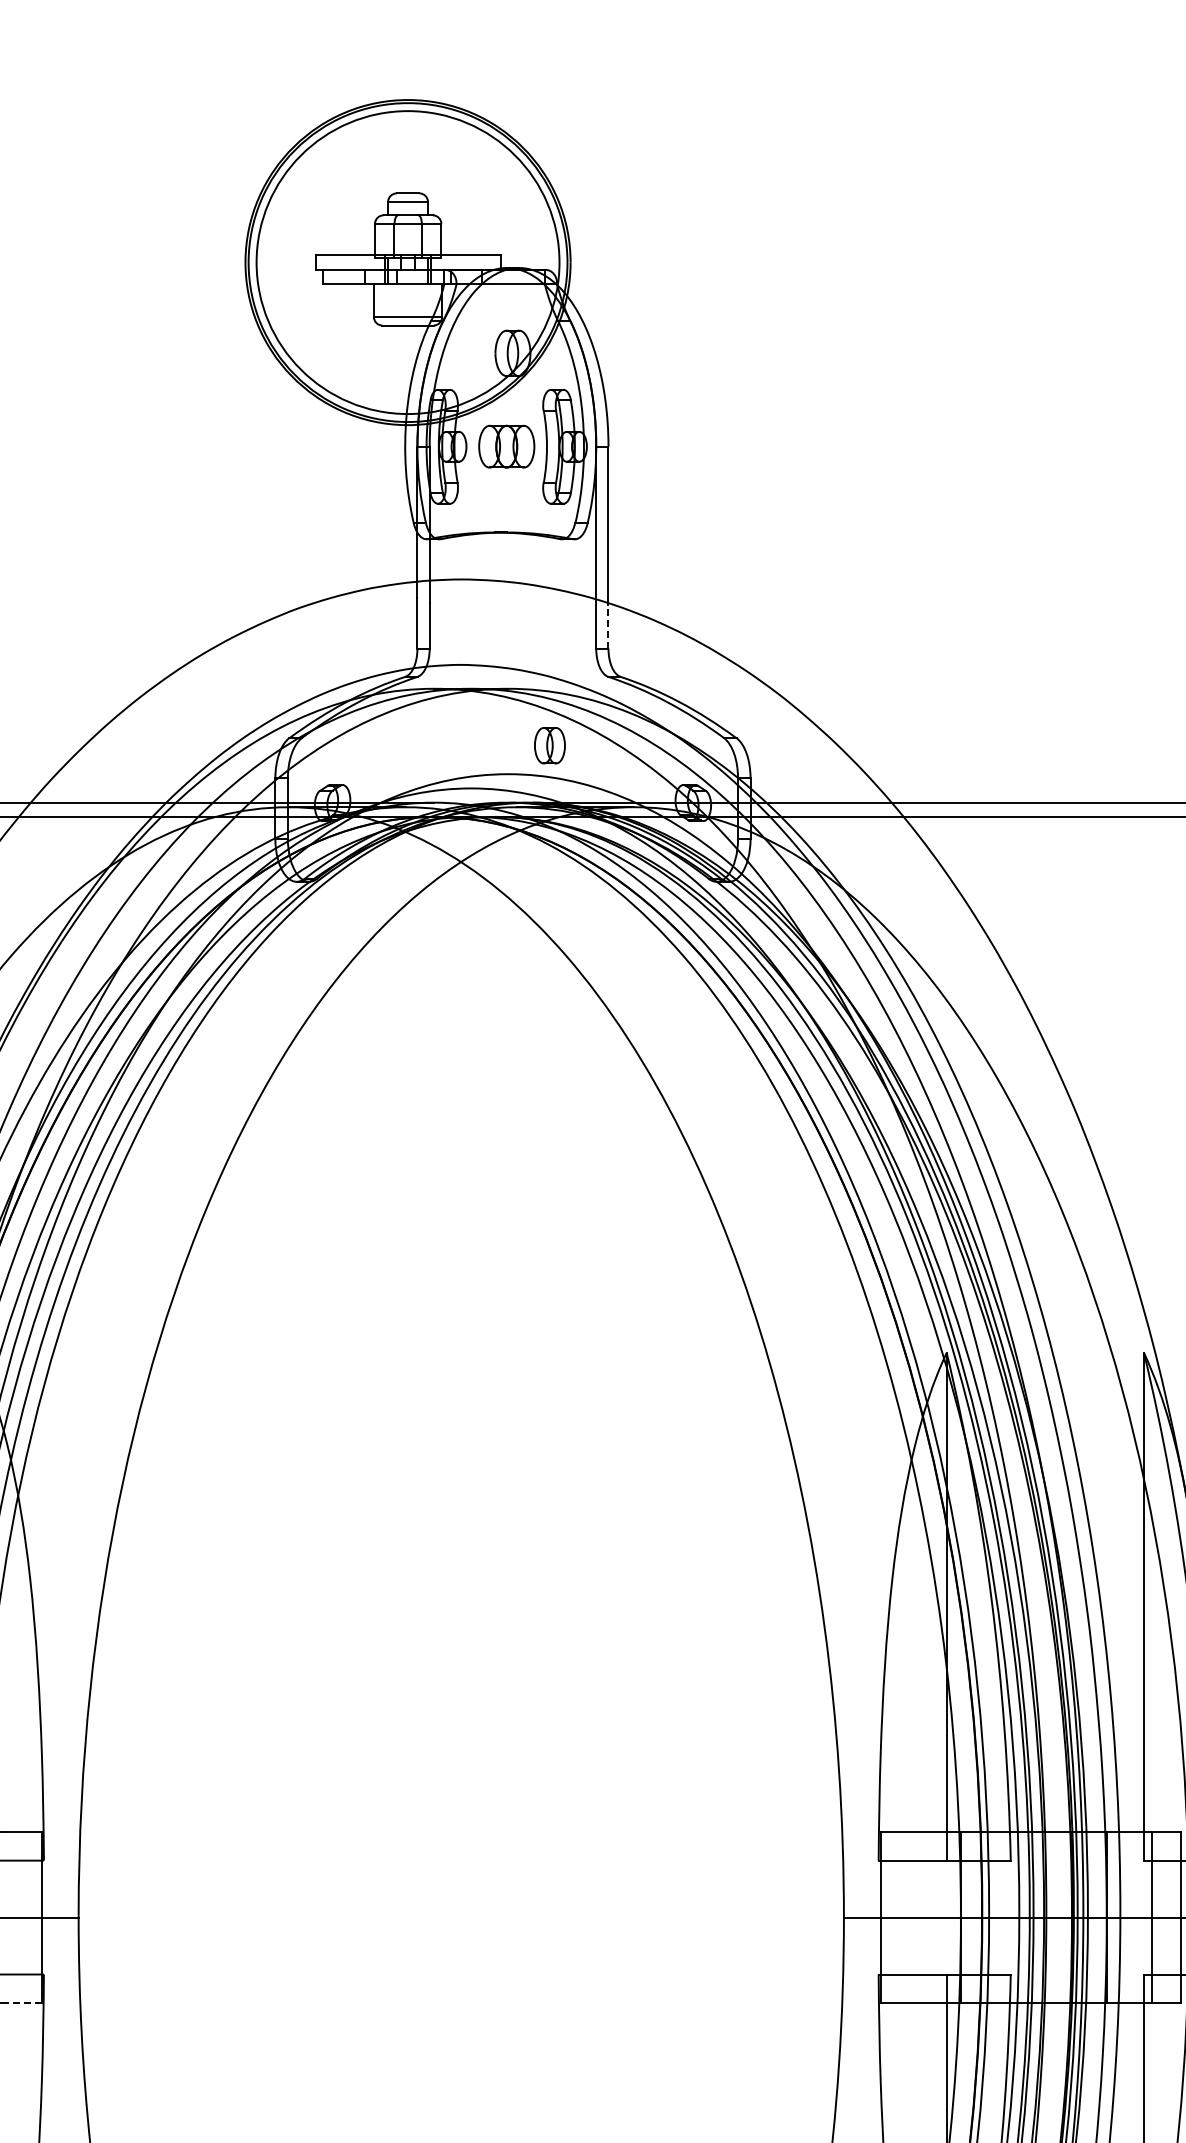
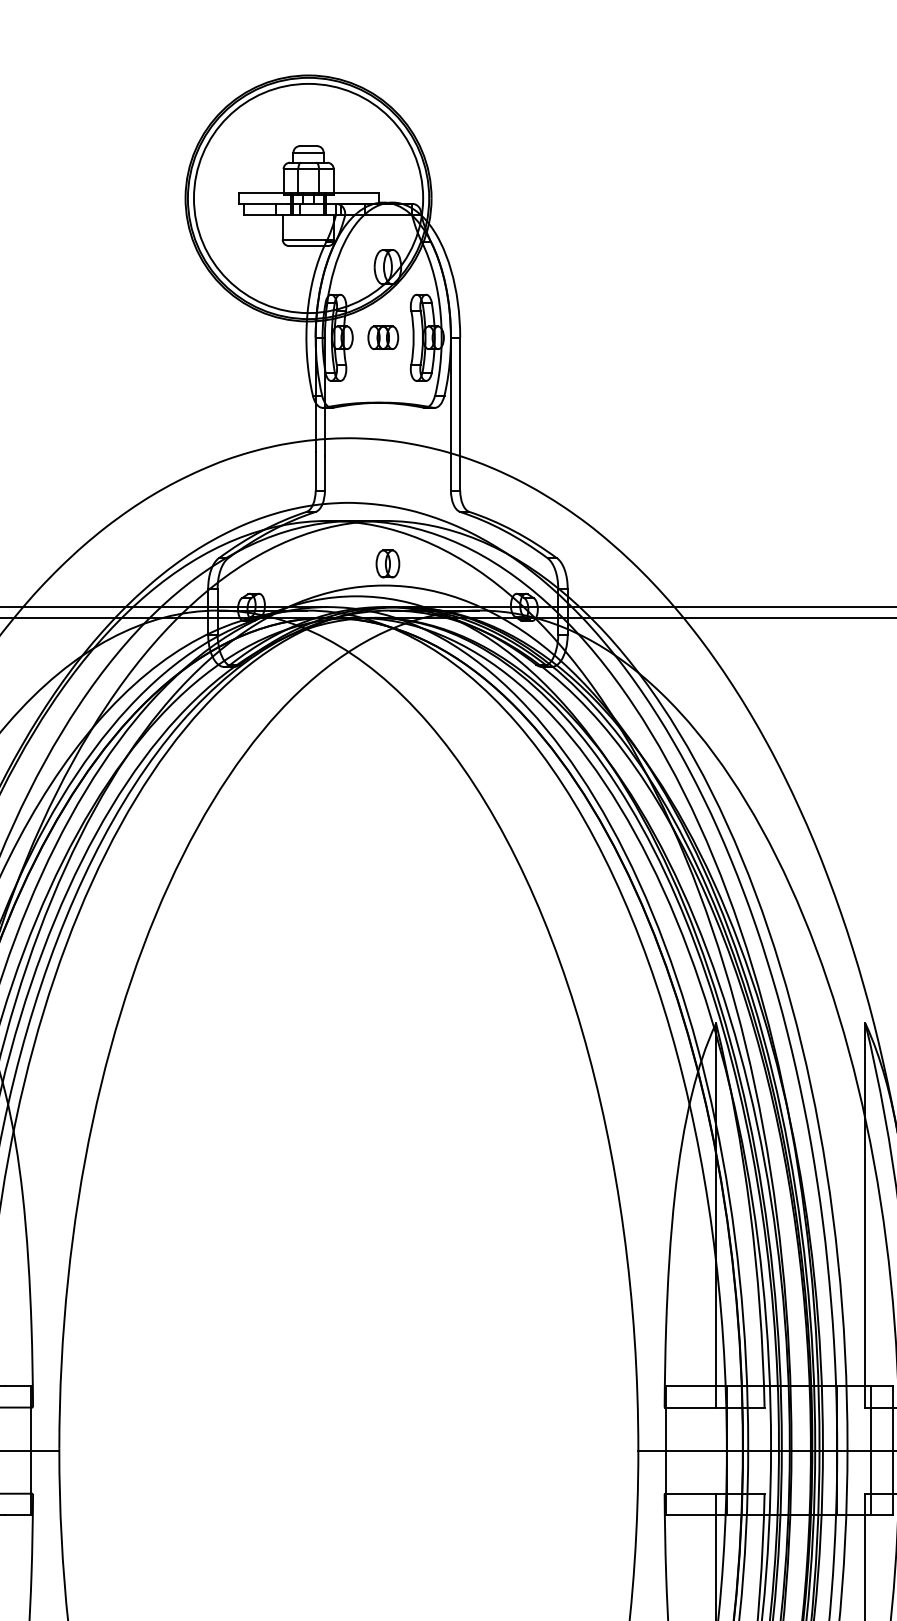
part: (506, 446) -> (383, 337), size x0.71
line: (608, 626) -> (460, 473), dashed -> solid
part: (549, 745) -> (387, 563), moved
line: (23, 2002) -> (17, 1514), dashed -> solid

